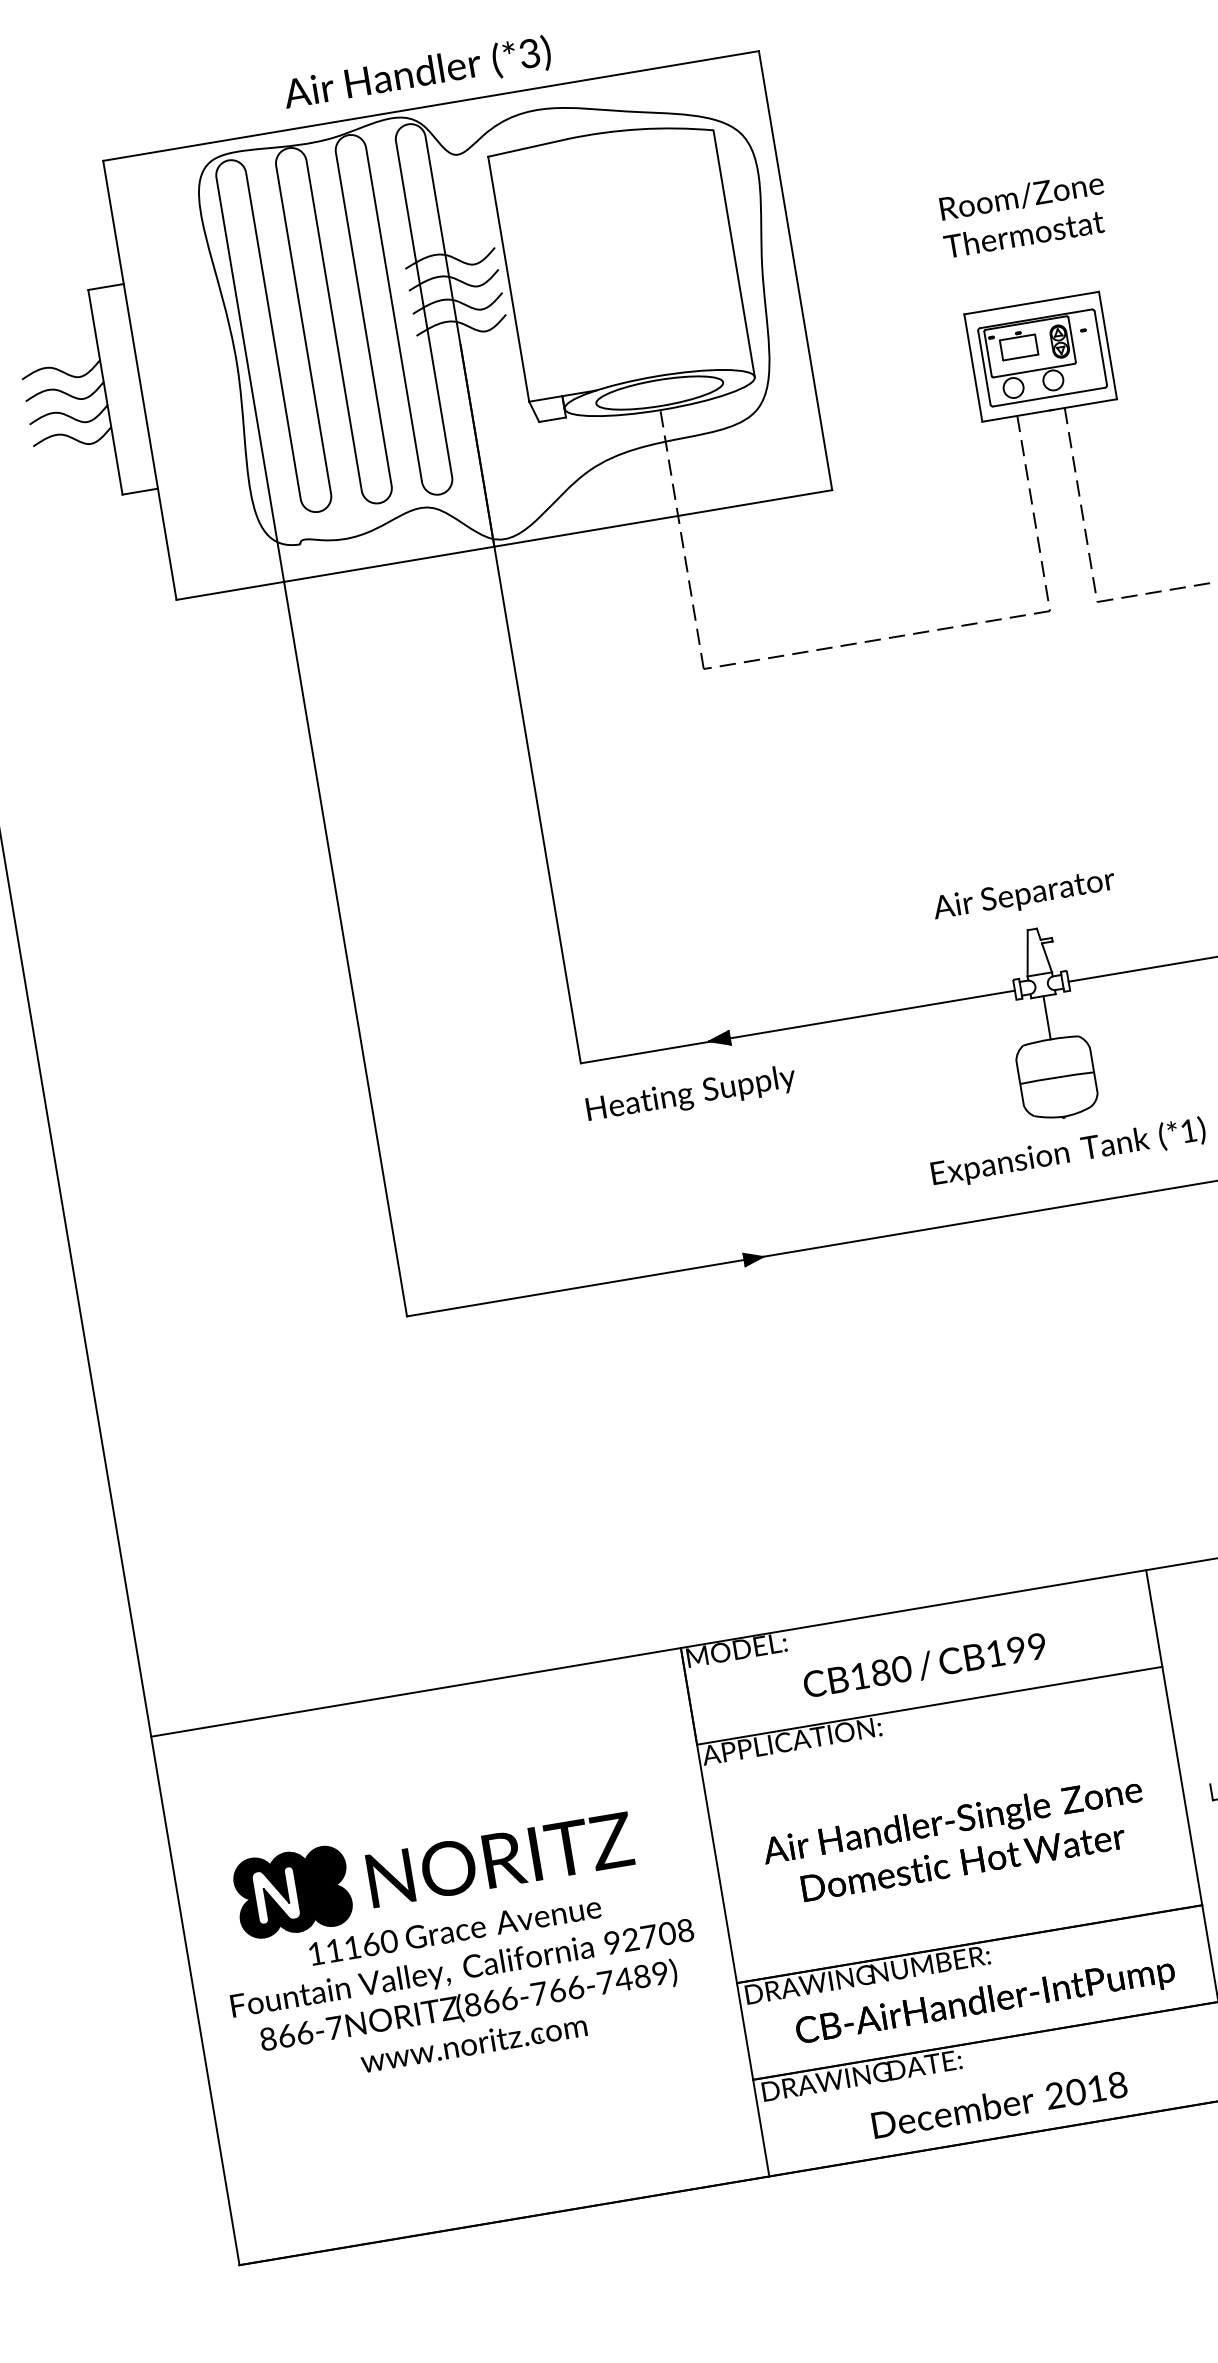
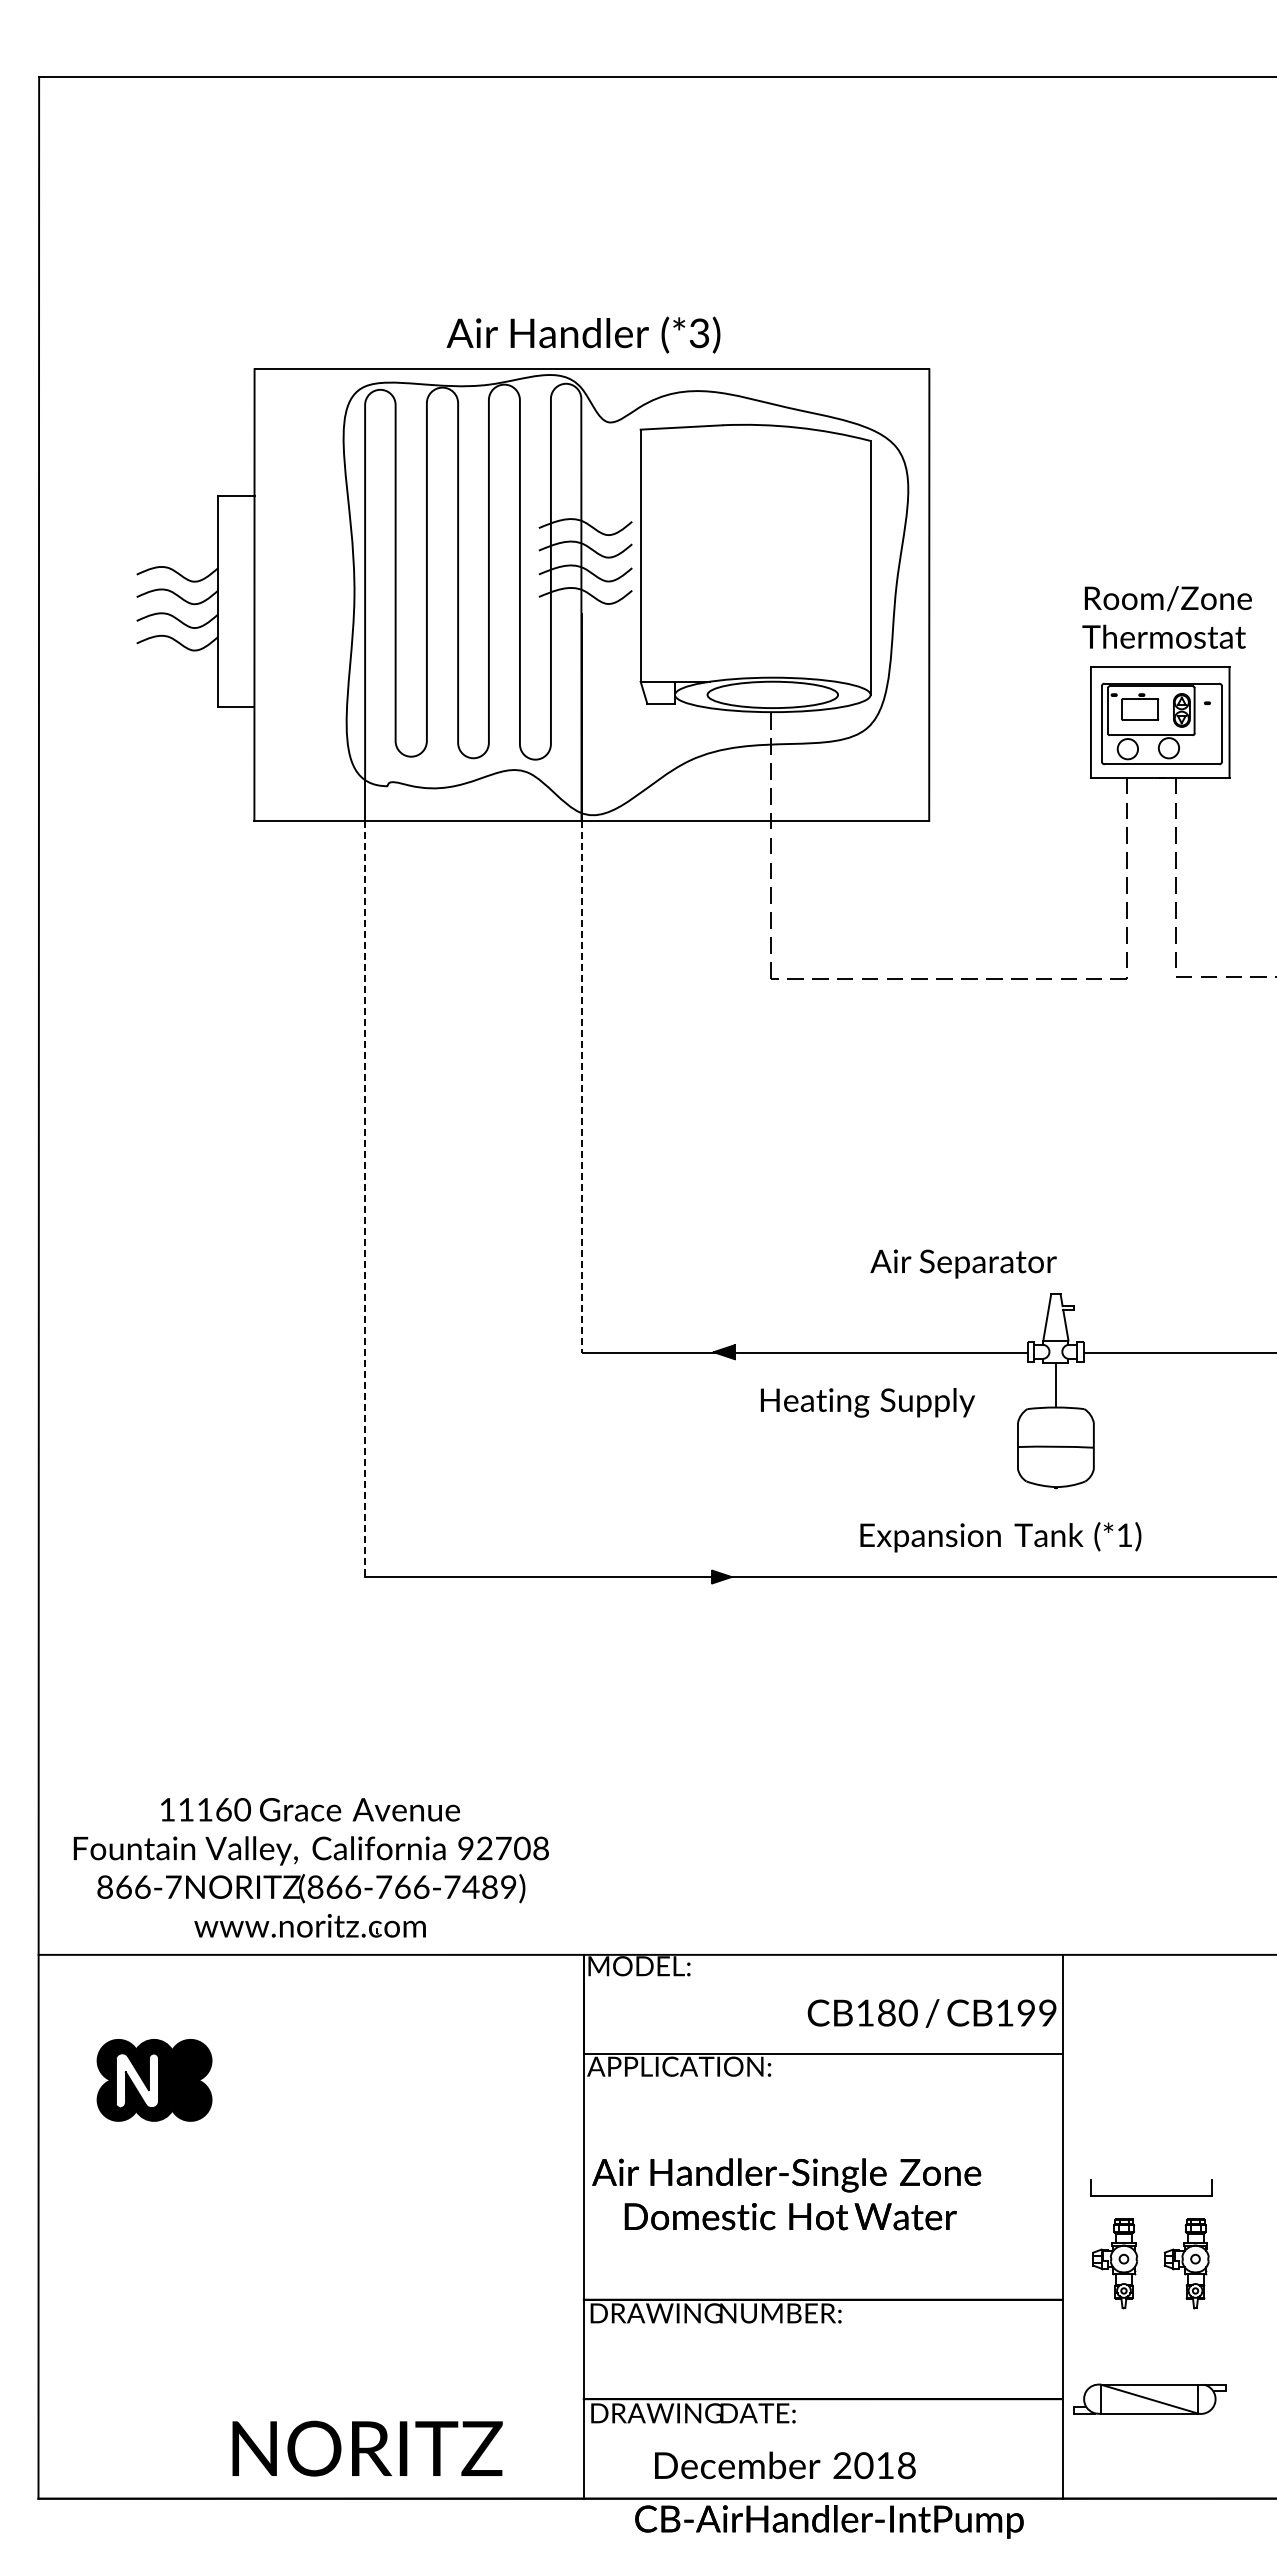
text: (1023, 214) -> (1166, 617), moved
line: (537, 804) -> (581, 1086), solid -> dashed
text: (1024, 895) -> (963, 1263), moved
line: (346, 949) -> (365, 1199), solid -> dashed
text: (690, 1094) -> (867, 1402), moved
text: (1068, 1153) -> (1000, 1537), moved
text: (924, 1665) -> (931, 2013), moved
text: (955, 1841) -> (786, 2194), moved
text: (500, 1859) -> (367, 2448), moved
part: (293, 1892) -> (154, 2080), moved
part: (468, 1993) -> (313, 1875), moved
text: (985, 2002) -> (829, 2521), moved
text: (999, 2104) -> (785, 2465), moved

